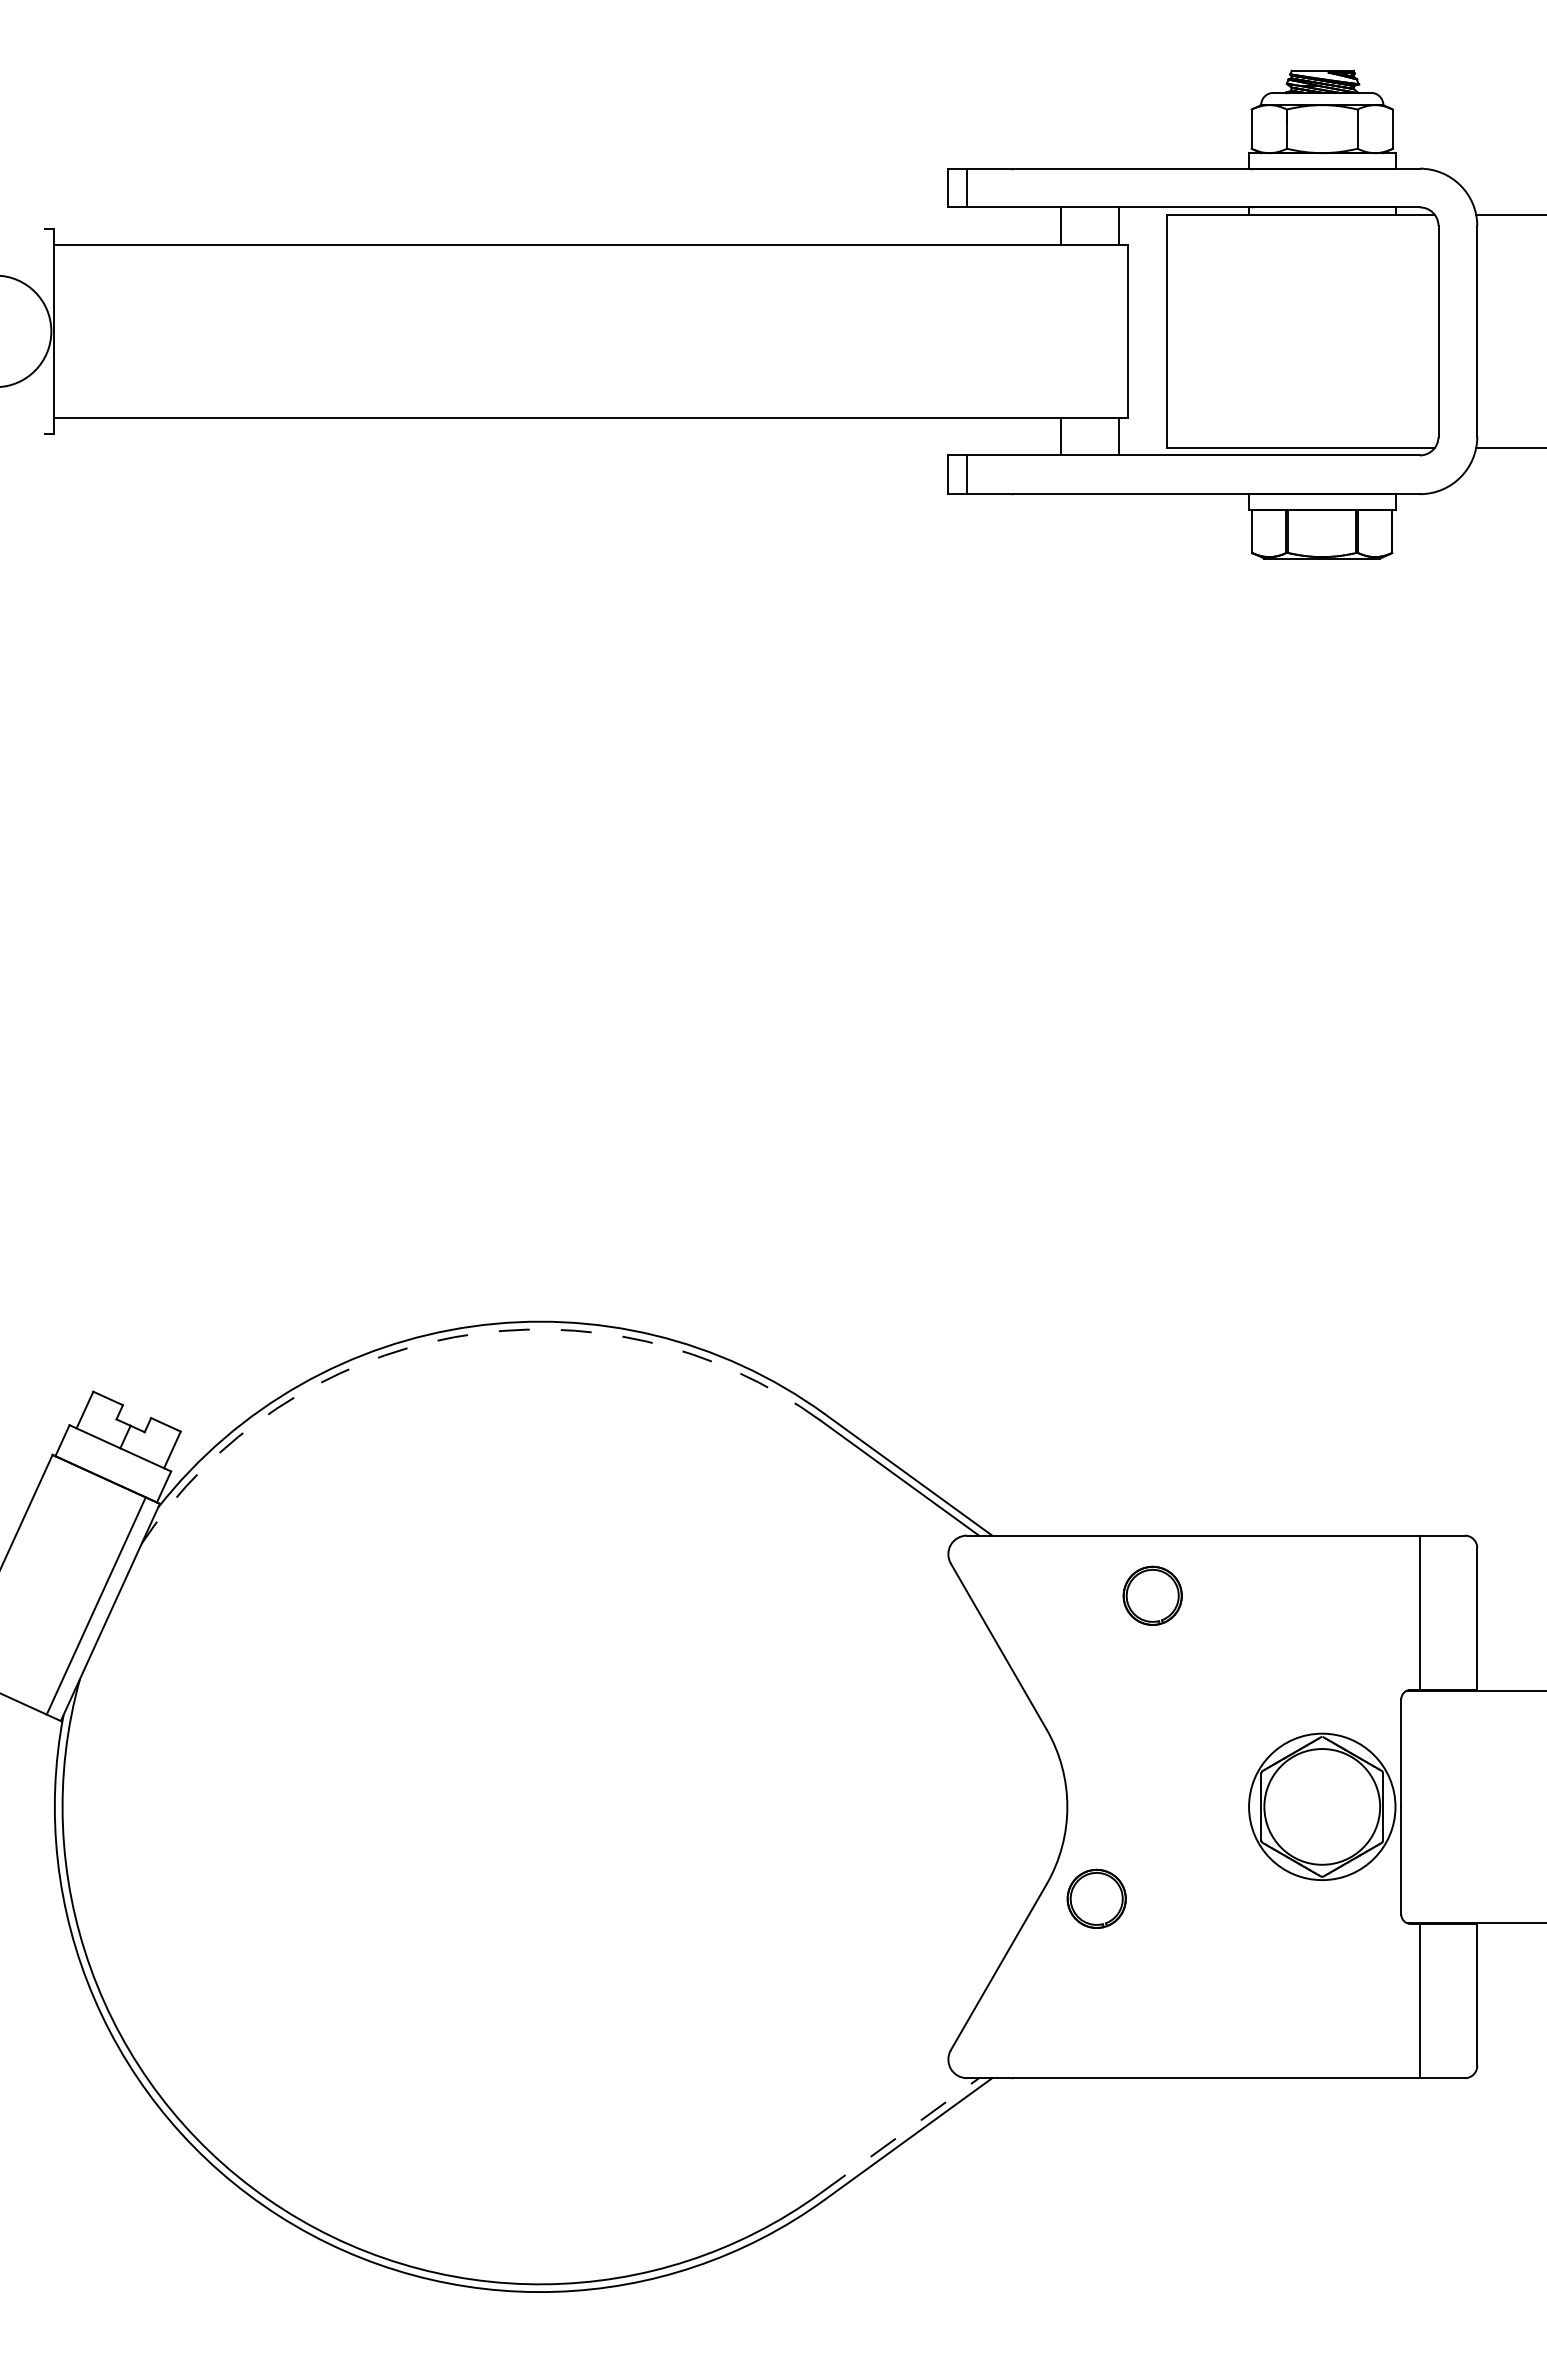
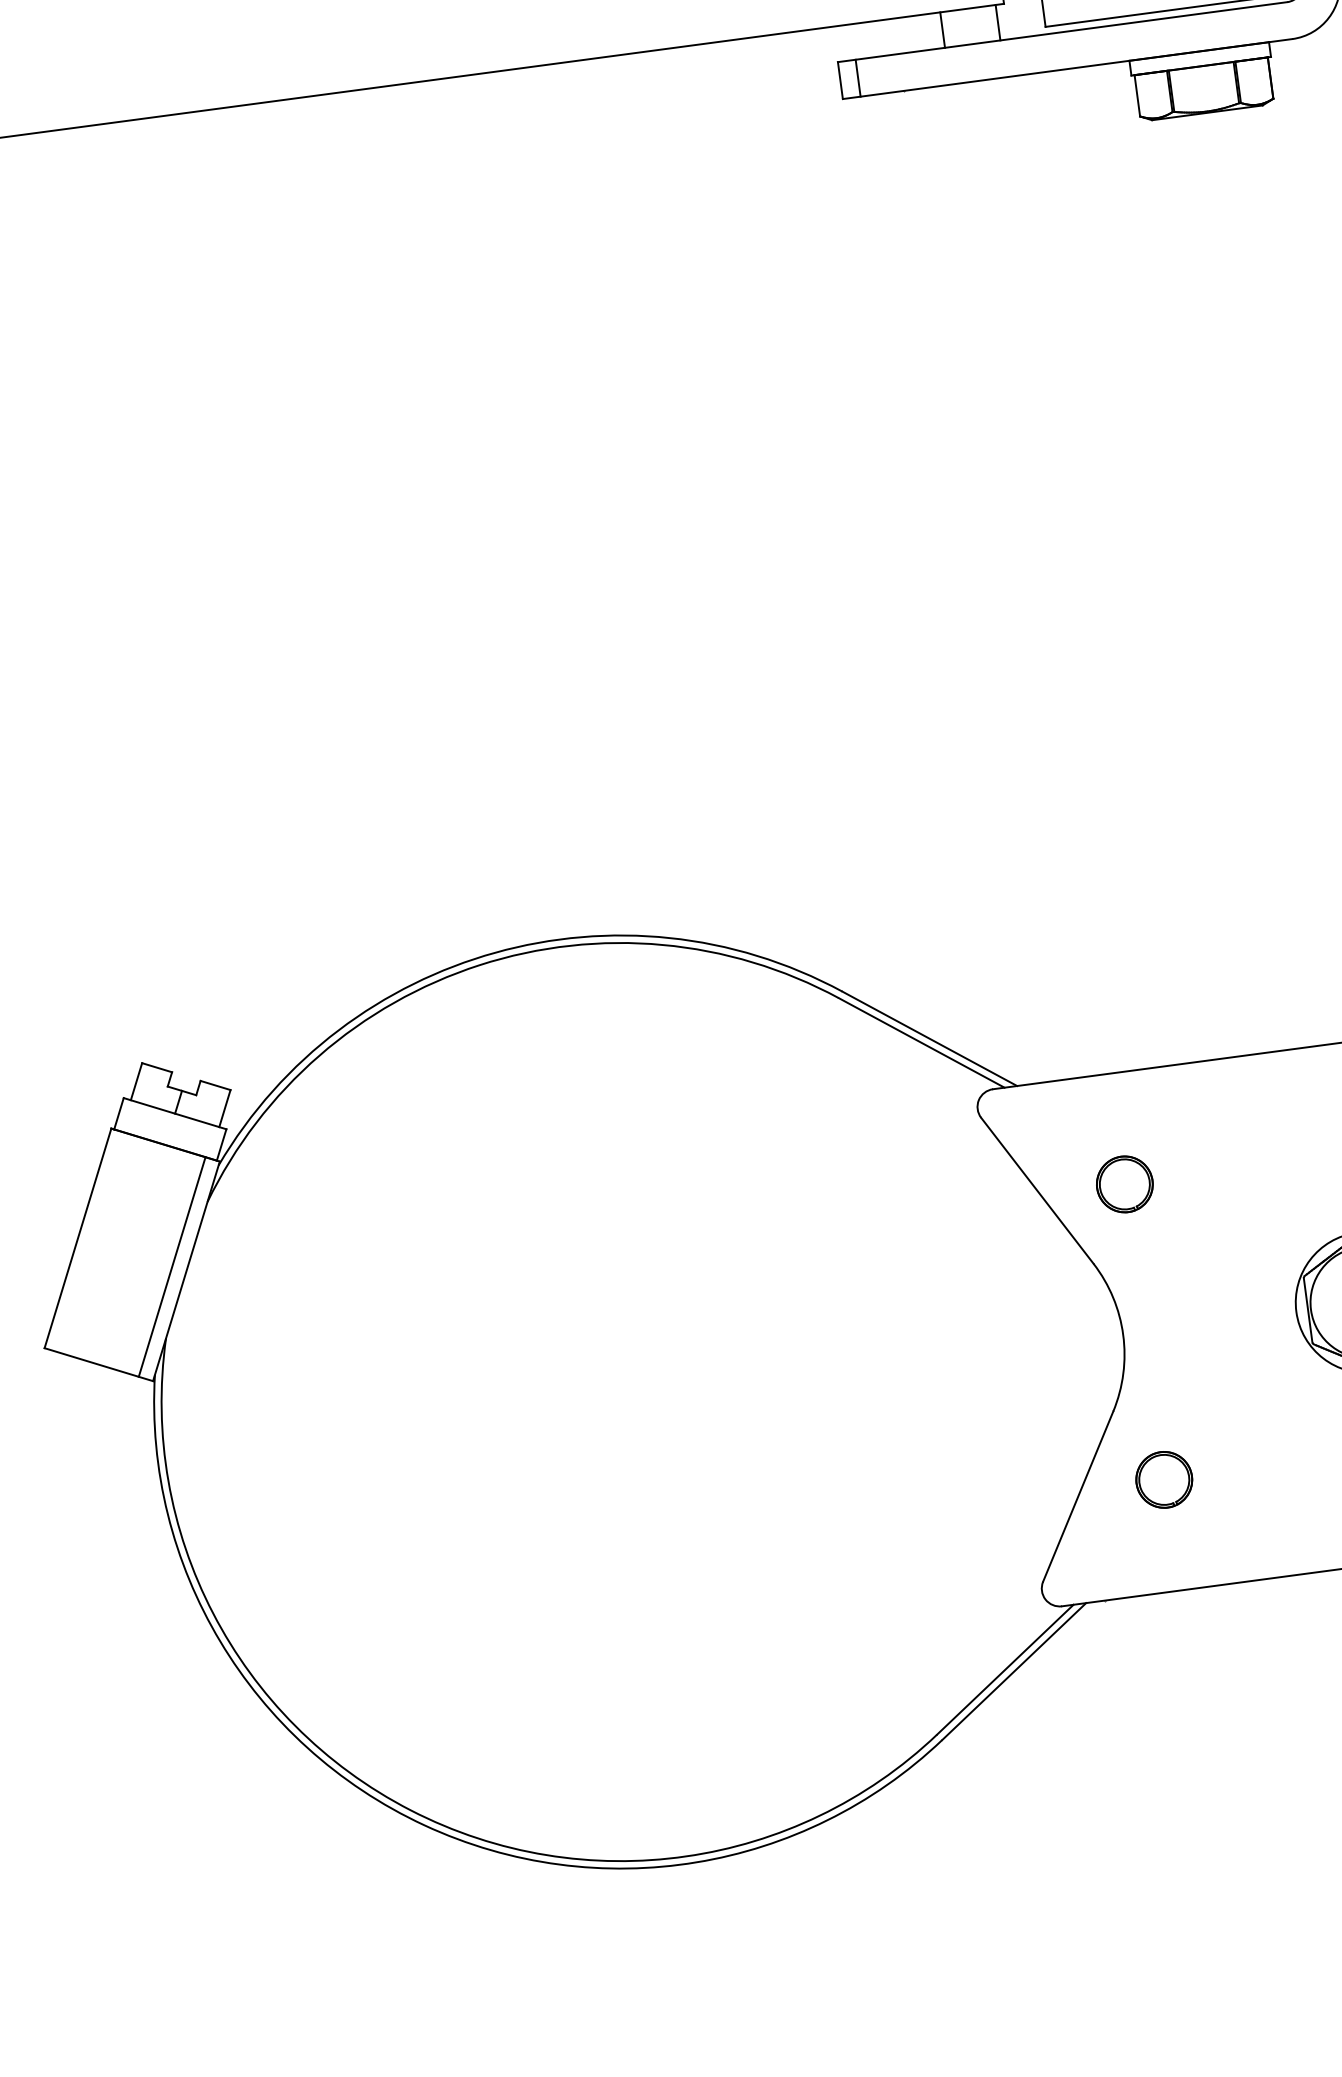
arc: (454, 1337) -> (479, 965), dashed -> solid
part: (1152, 1595) -> (1124, 1184), moved
part: (1096, 1898) -> (1163, 1479), moved
line: (899, 2135) -> (1005, 1669), dashed -> solid

